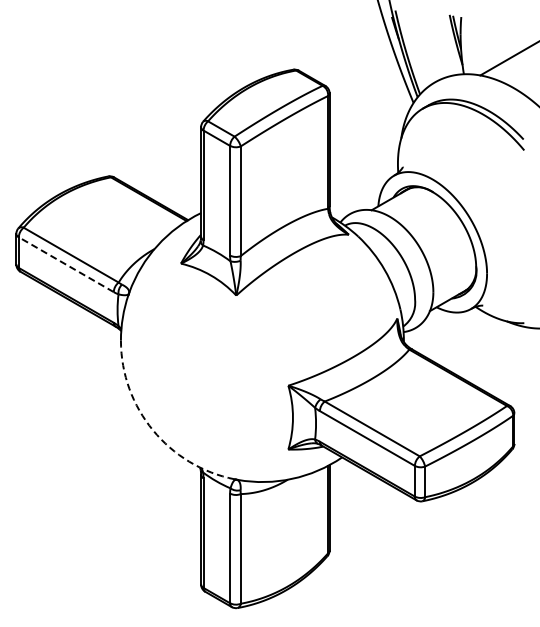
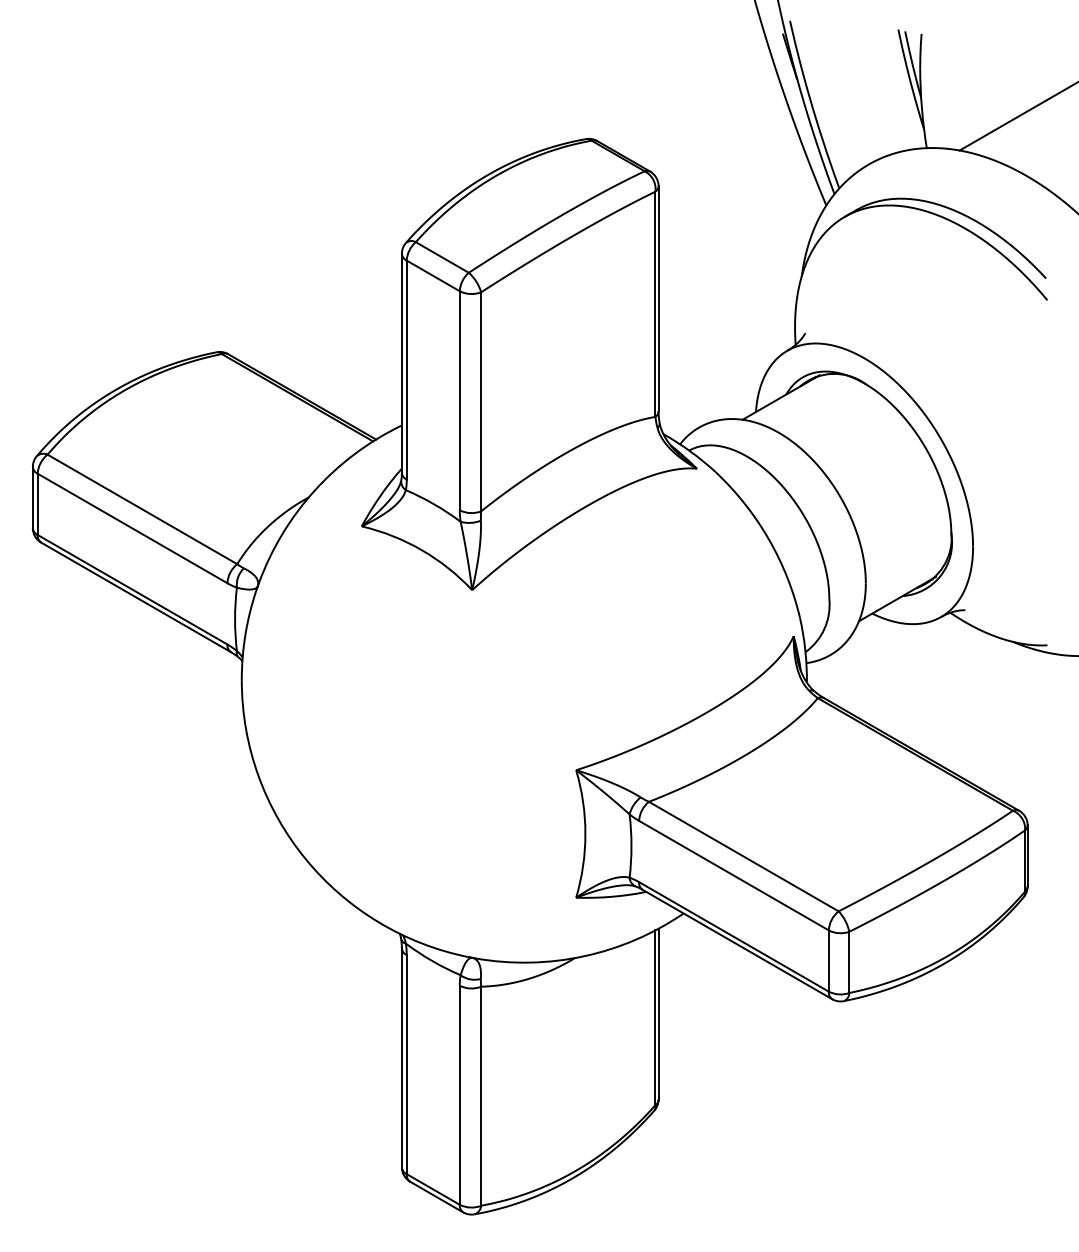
line: (66, 264) -> (133, 528), dashed -> solid
arc: (153, 430) -> (306, 859), dashed -> solid

